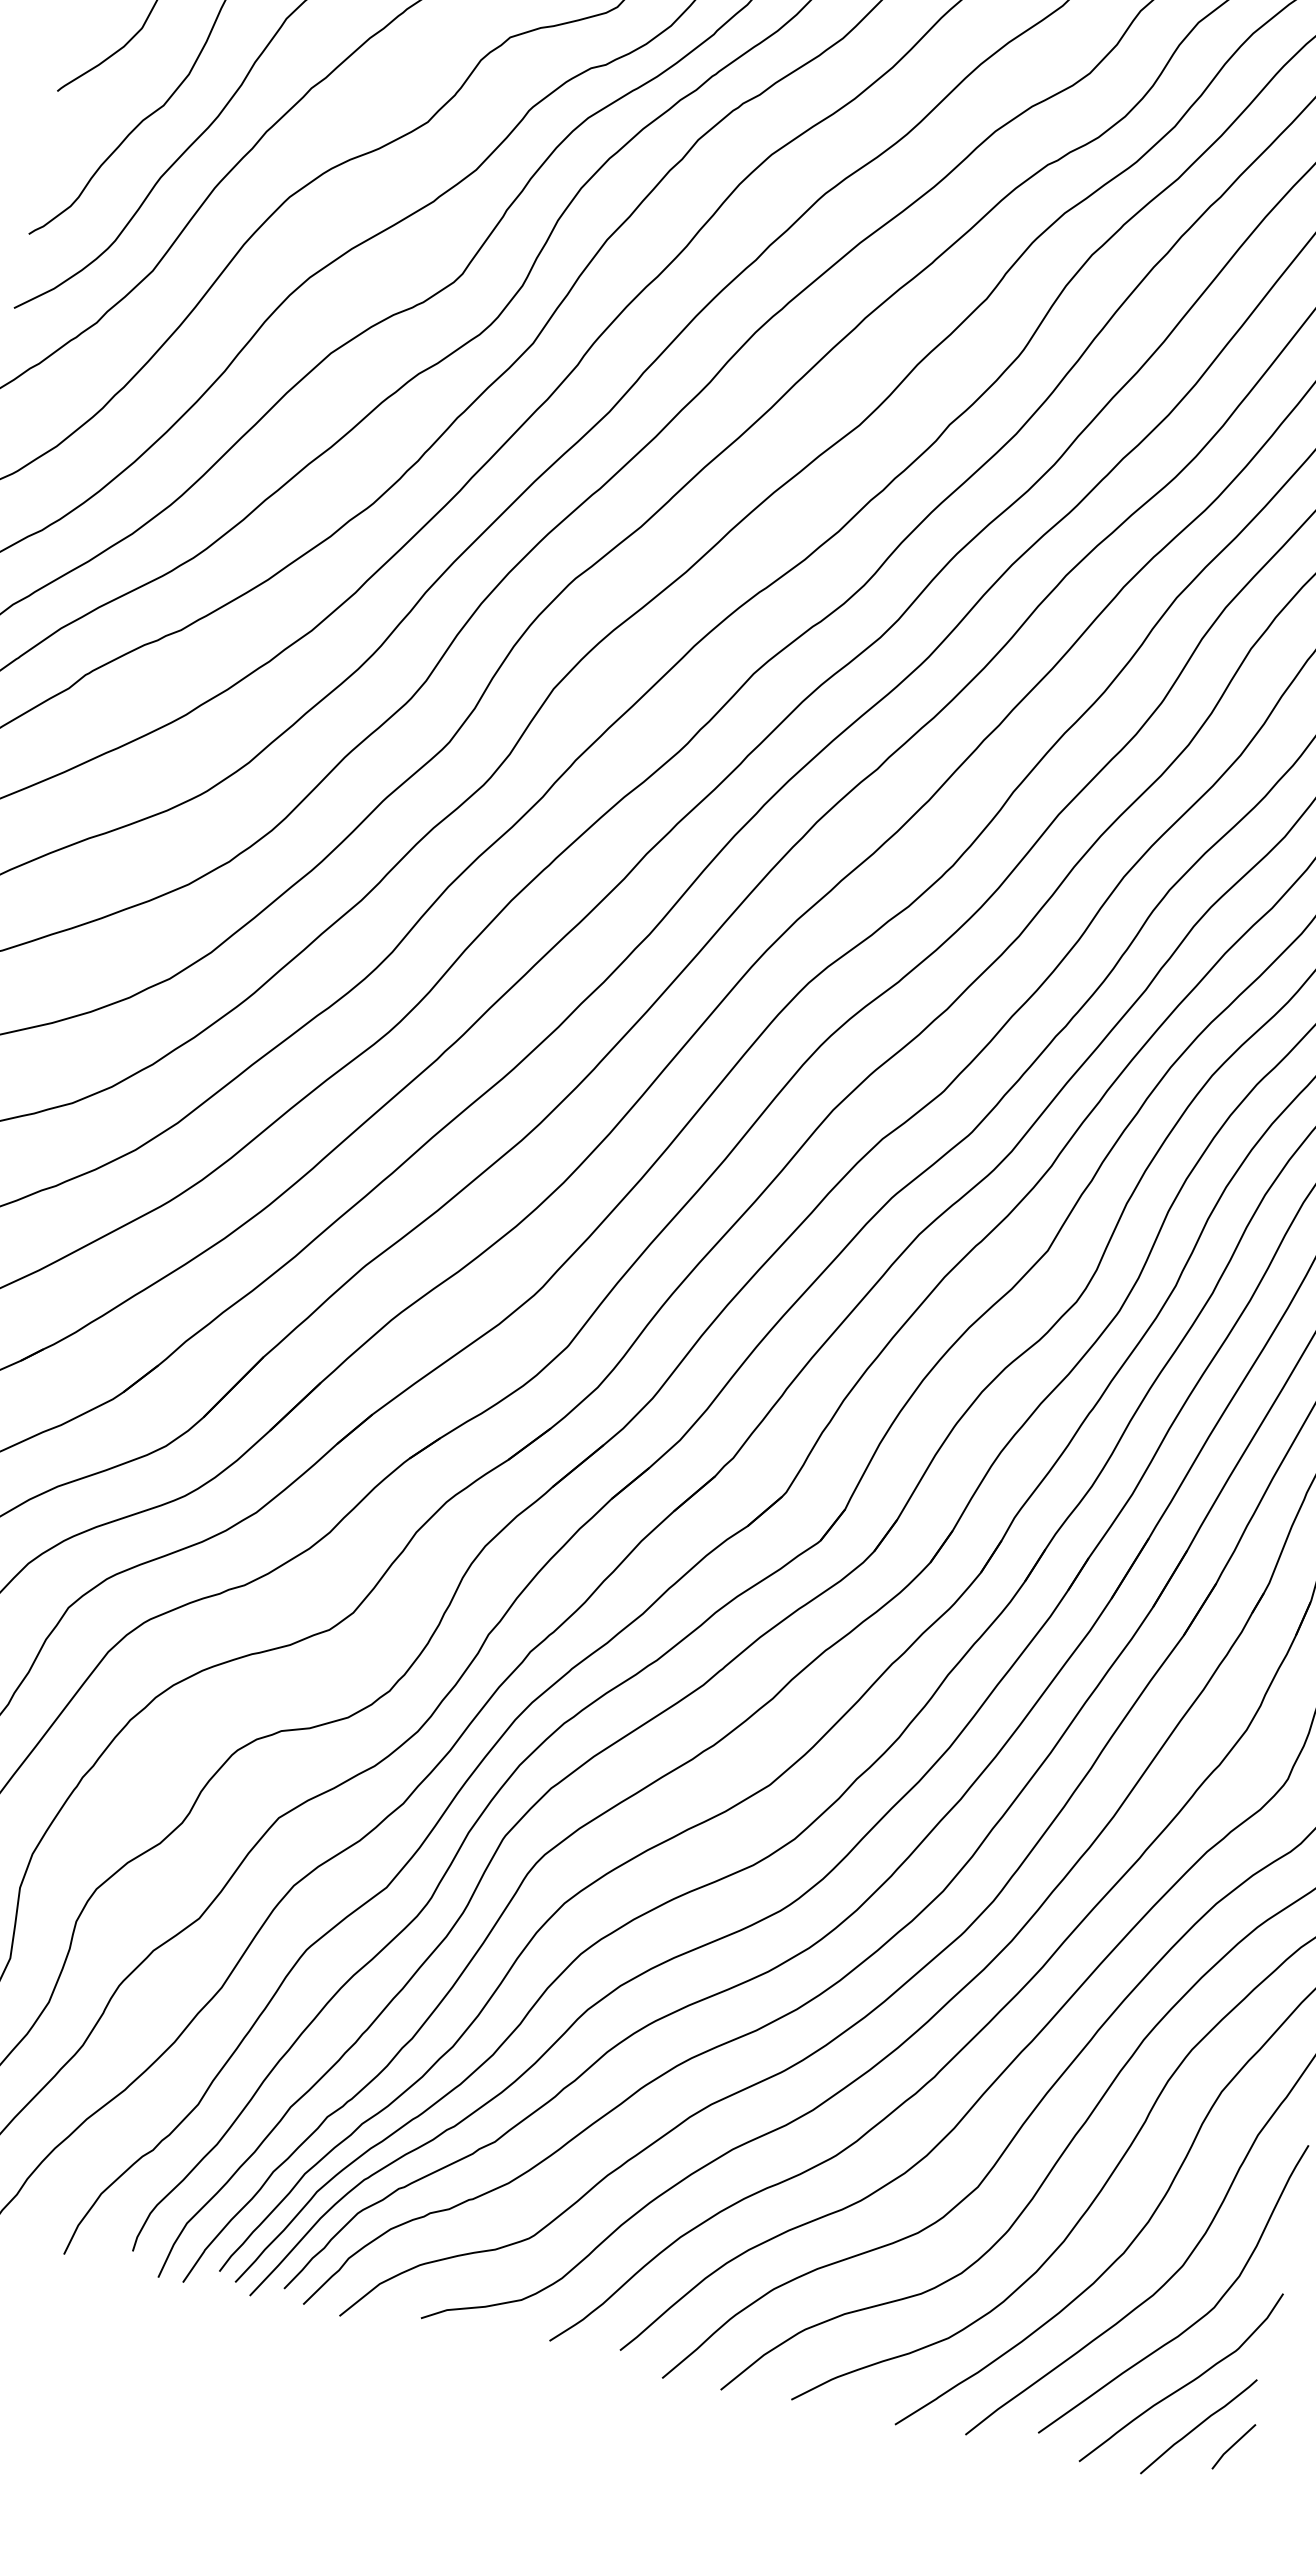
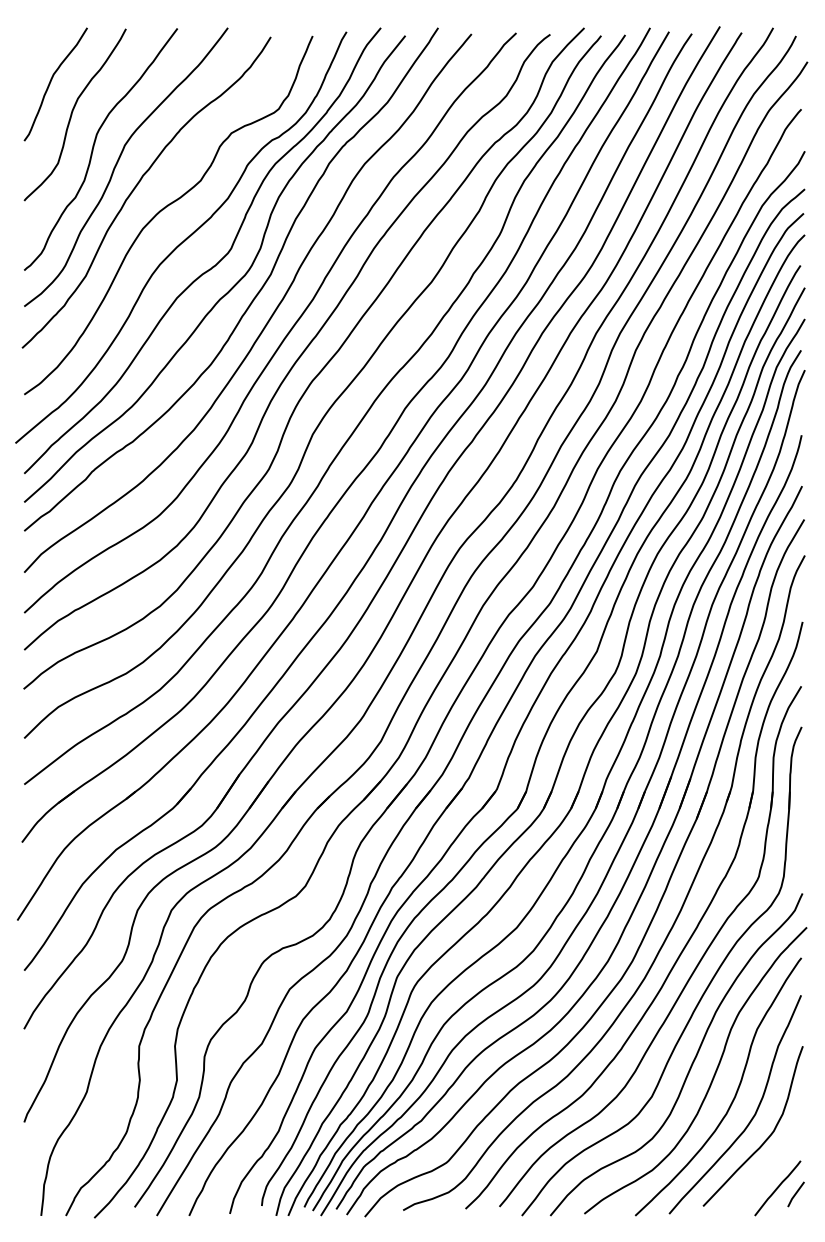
curve: (1185, 2383) -> (767, 1169), removed

